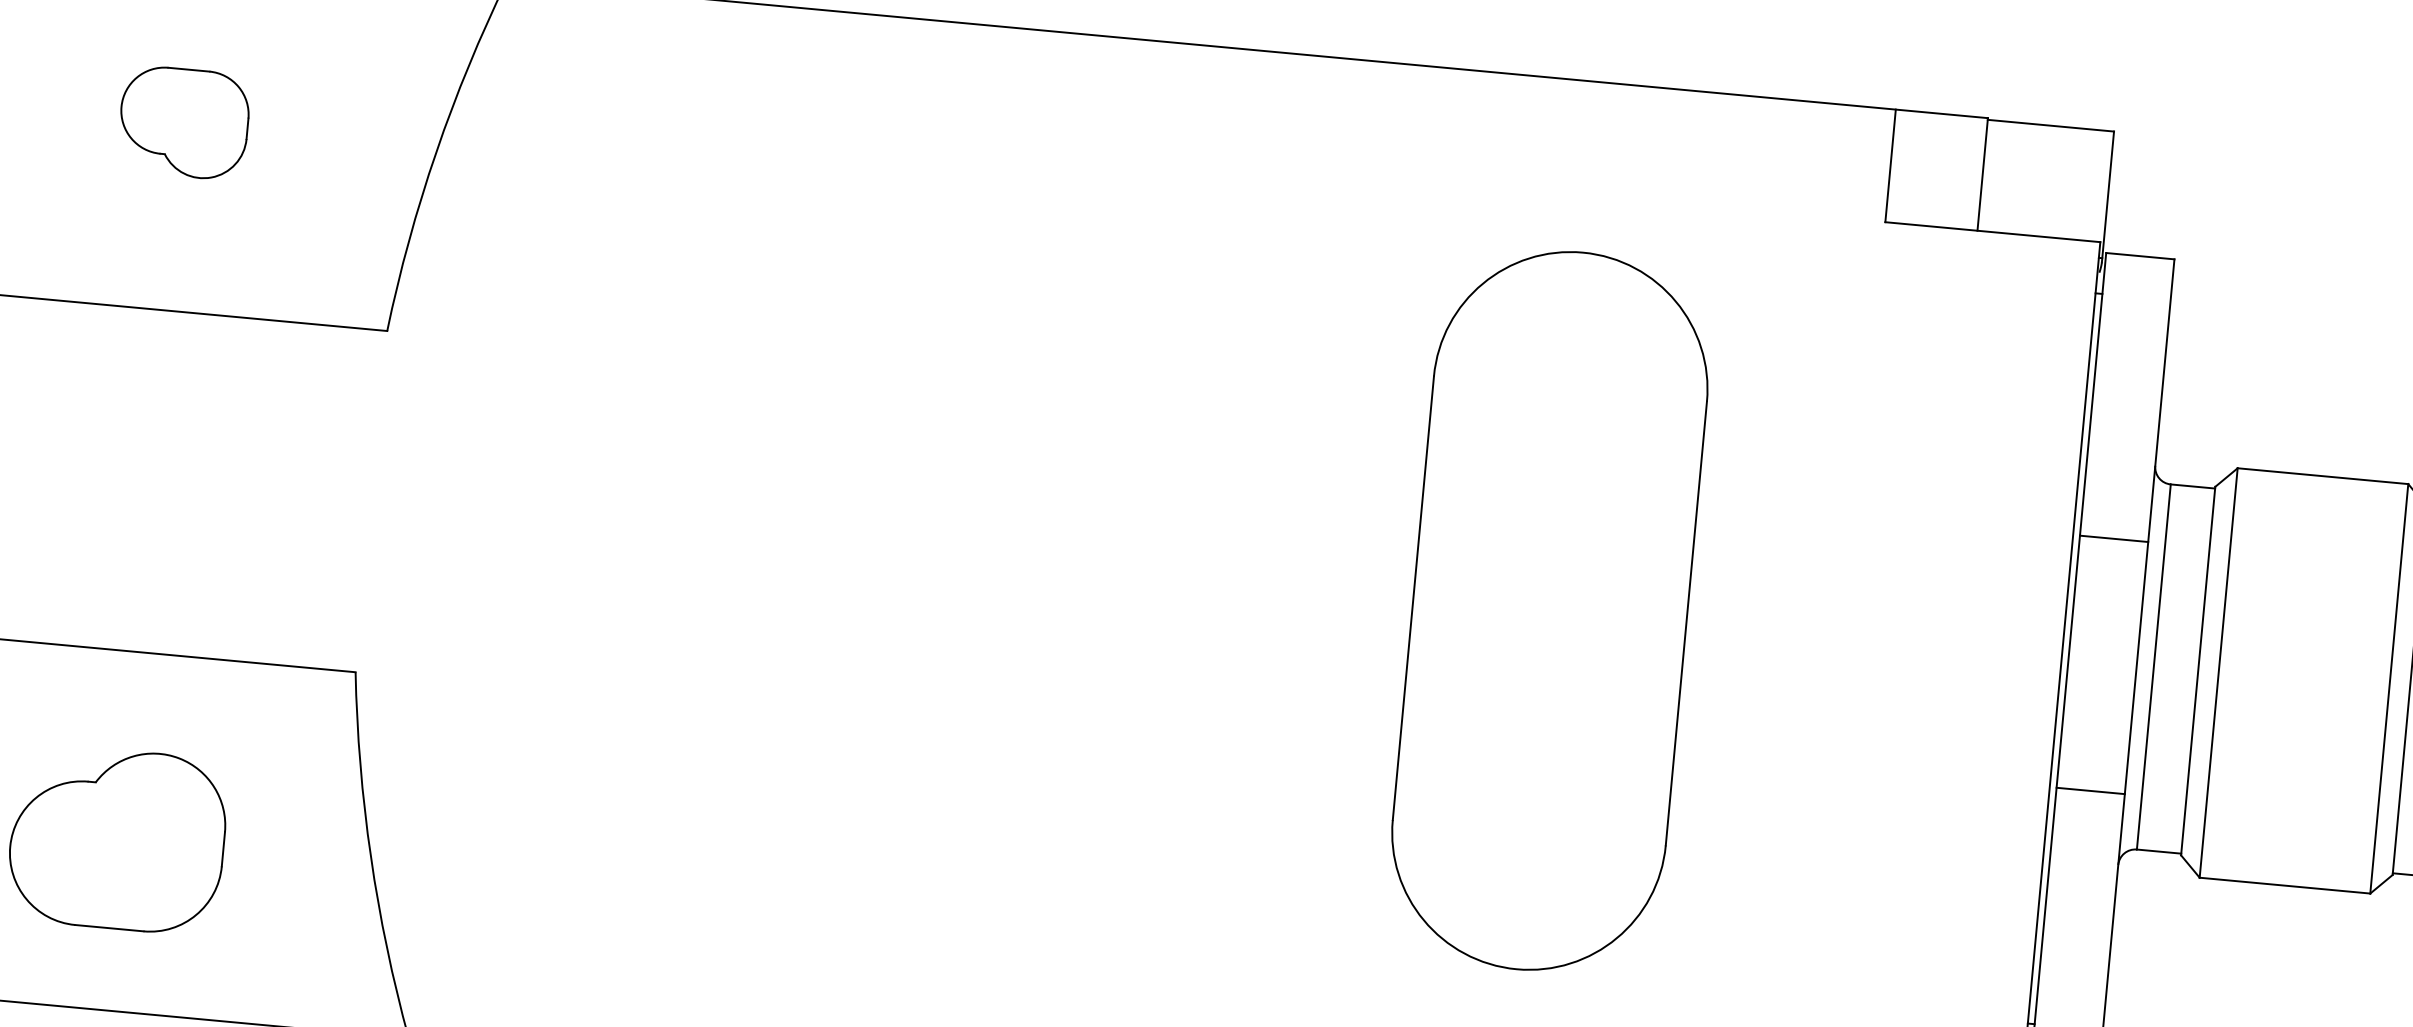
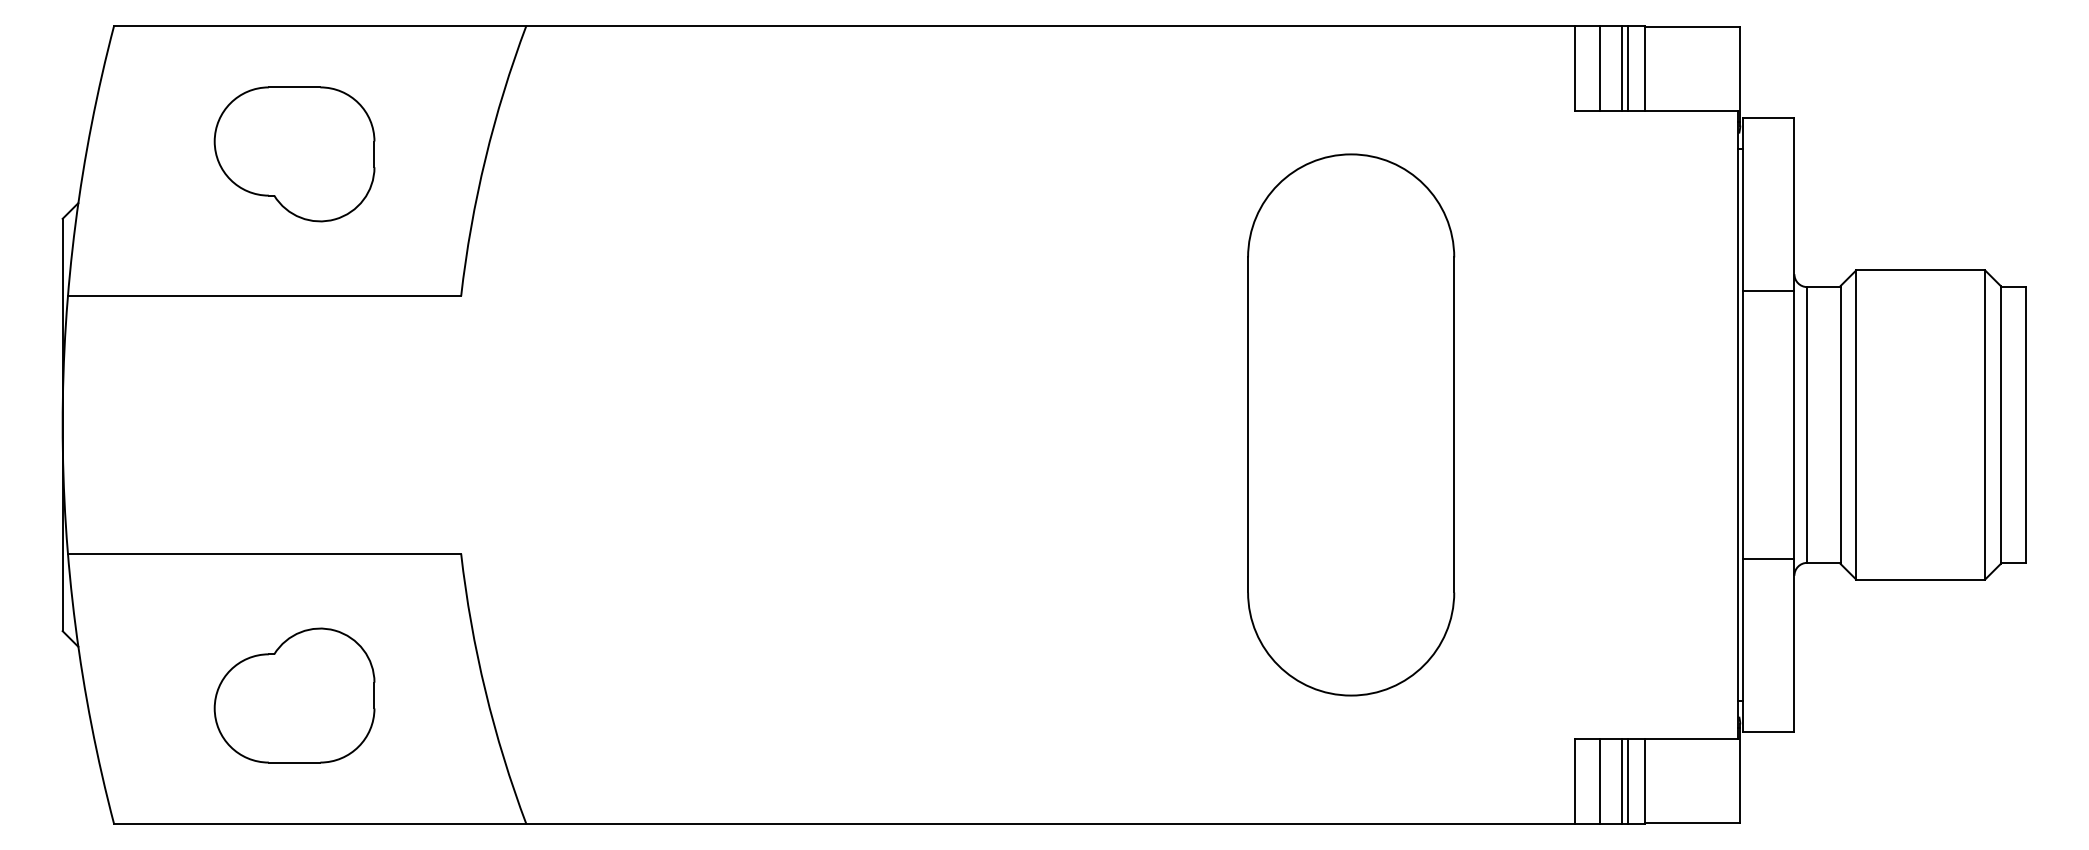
part: (183, 123) -> (294, 154), size x1.67
line: (1922, 168) -> (1599, 67), added
line: (1951, 170) -> (1621, 67), added
line: (1961, 171) -> (1628, 67), added
line: (2113, 538) -> (1768, 290), moved
line: (2090, 791) -> (1768, 559), moved

